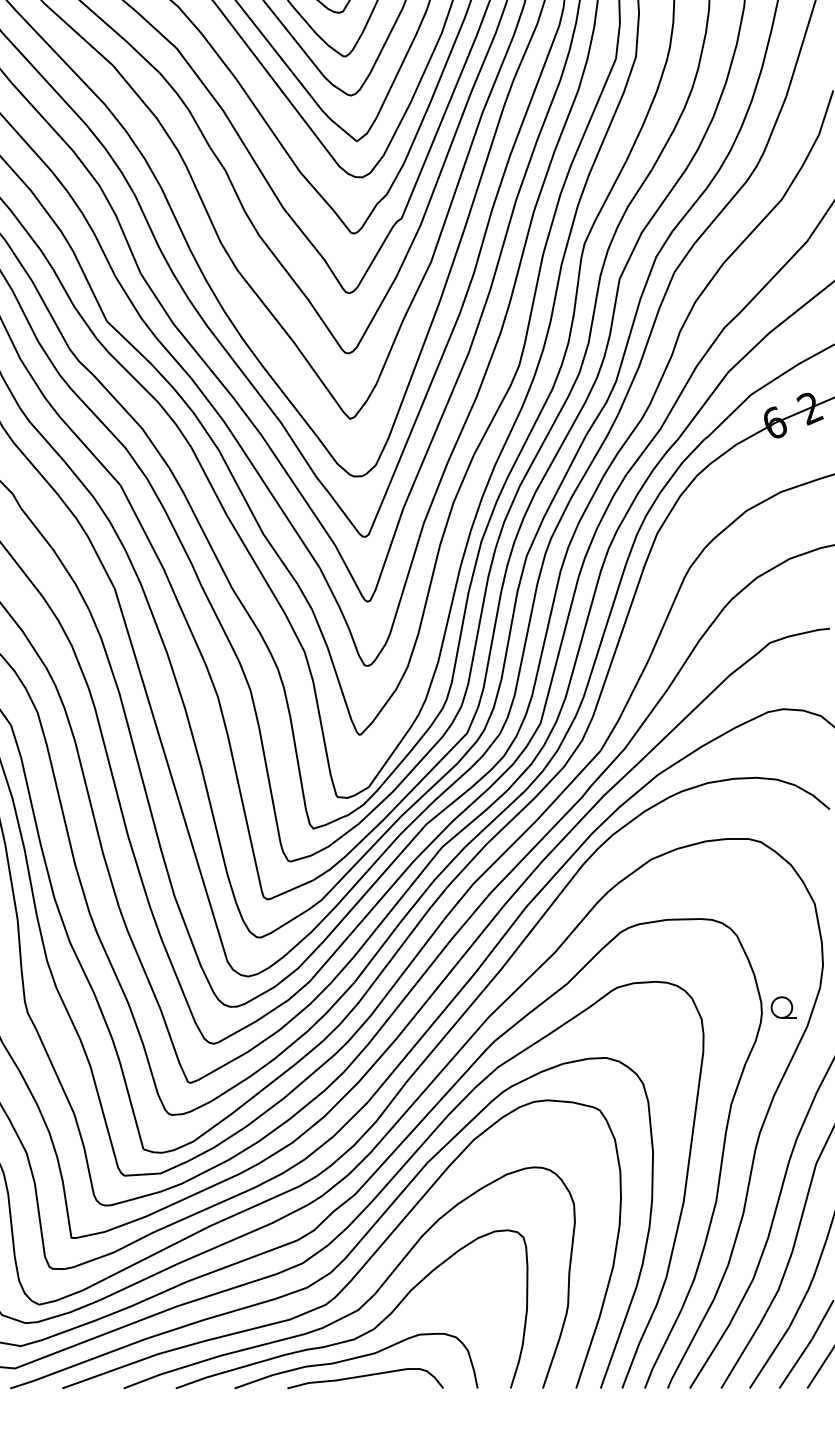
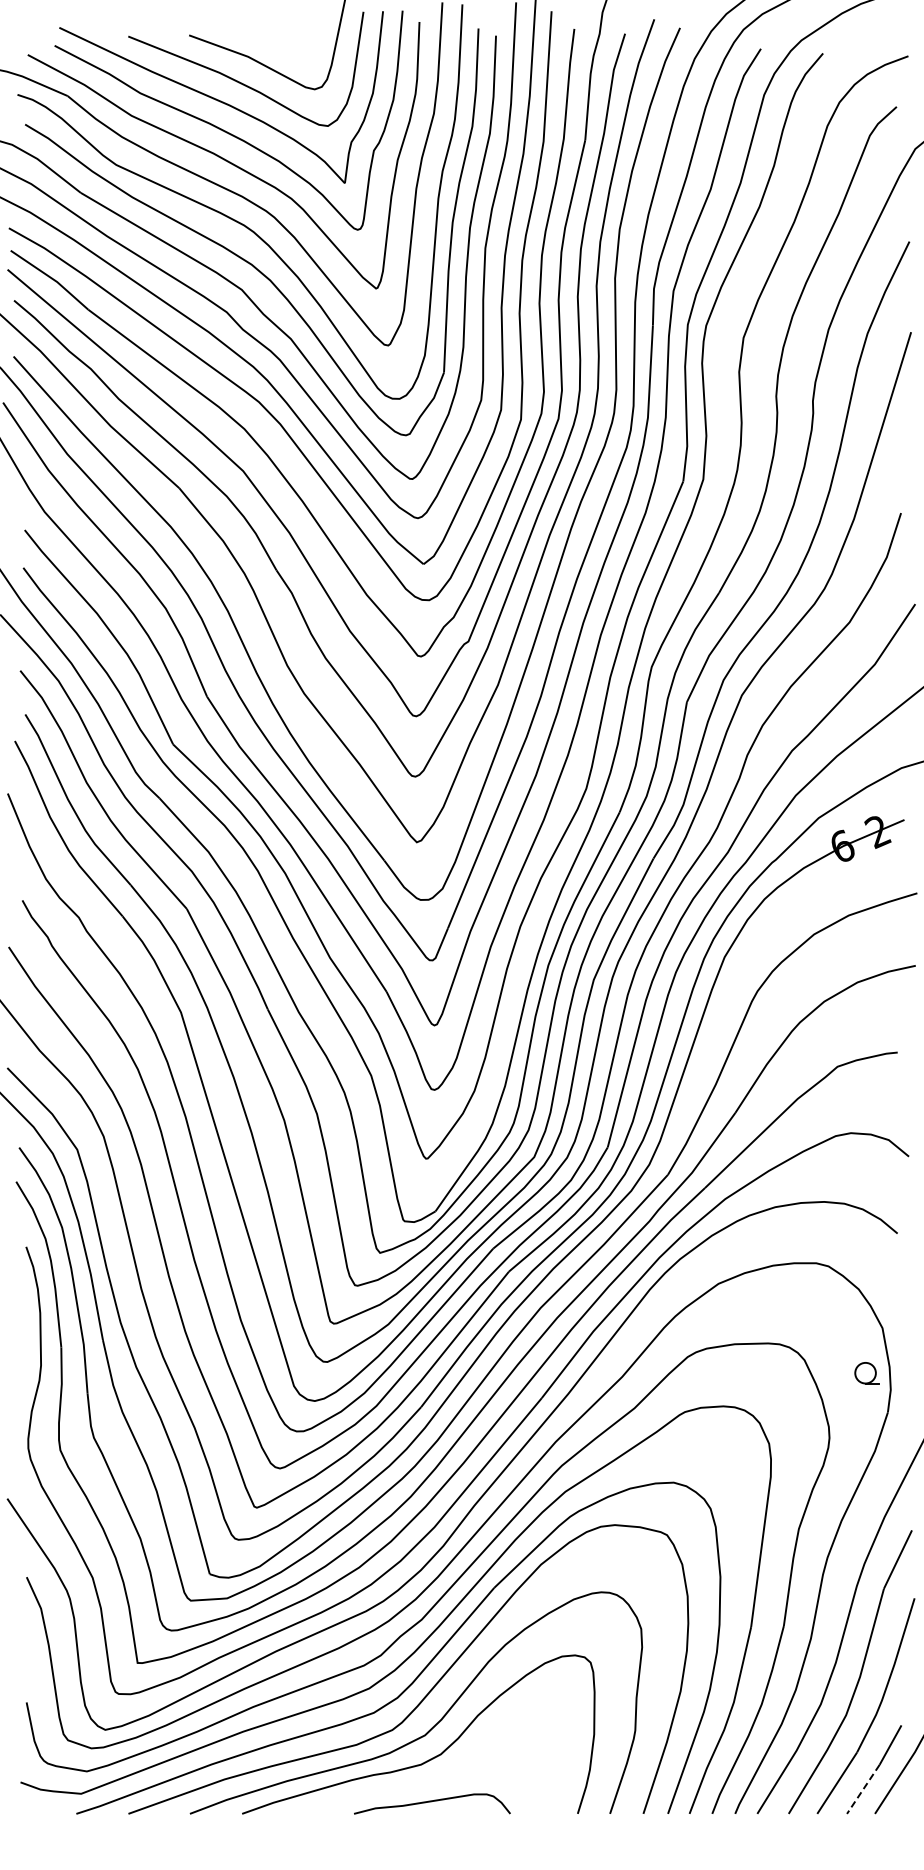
part: (782, 1007) -> (866, 1373), moved
curve: (355, 1359) -> (422, 1784), removed
line: (795, 1364) -> (863, 1789), solid -> dashed

